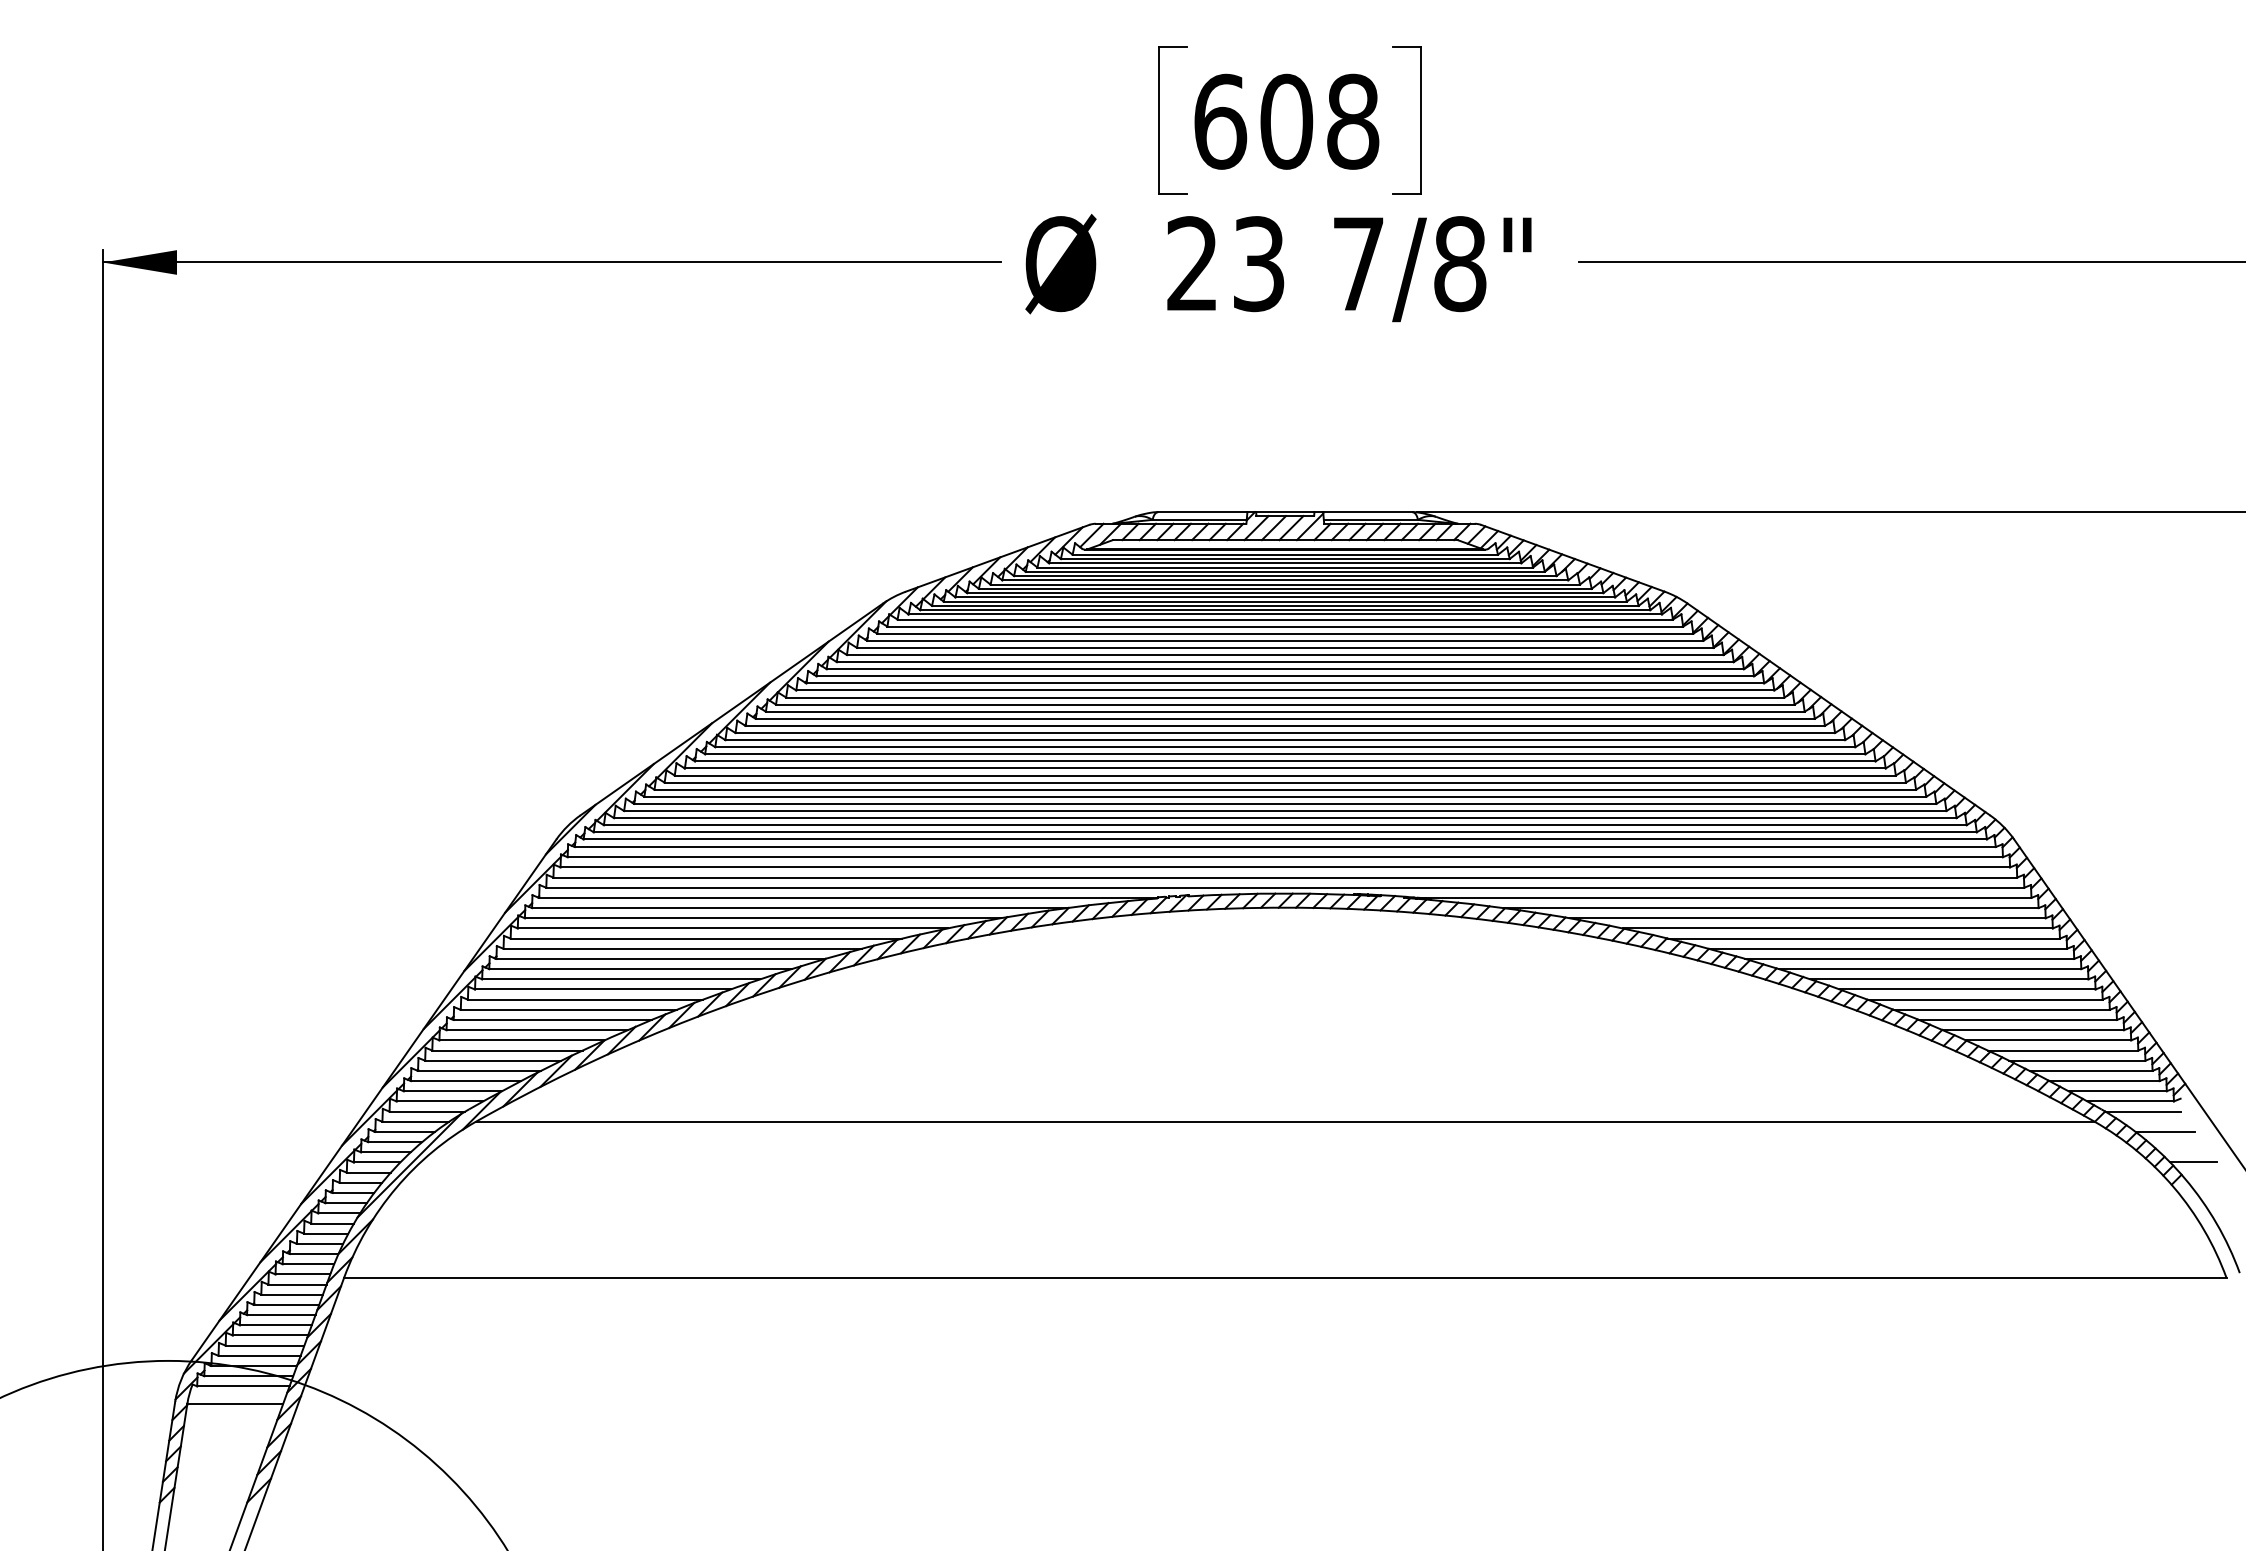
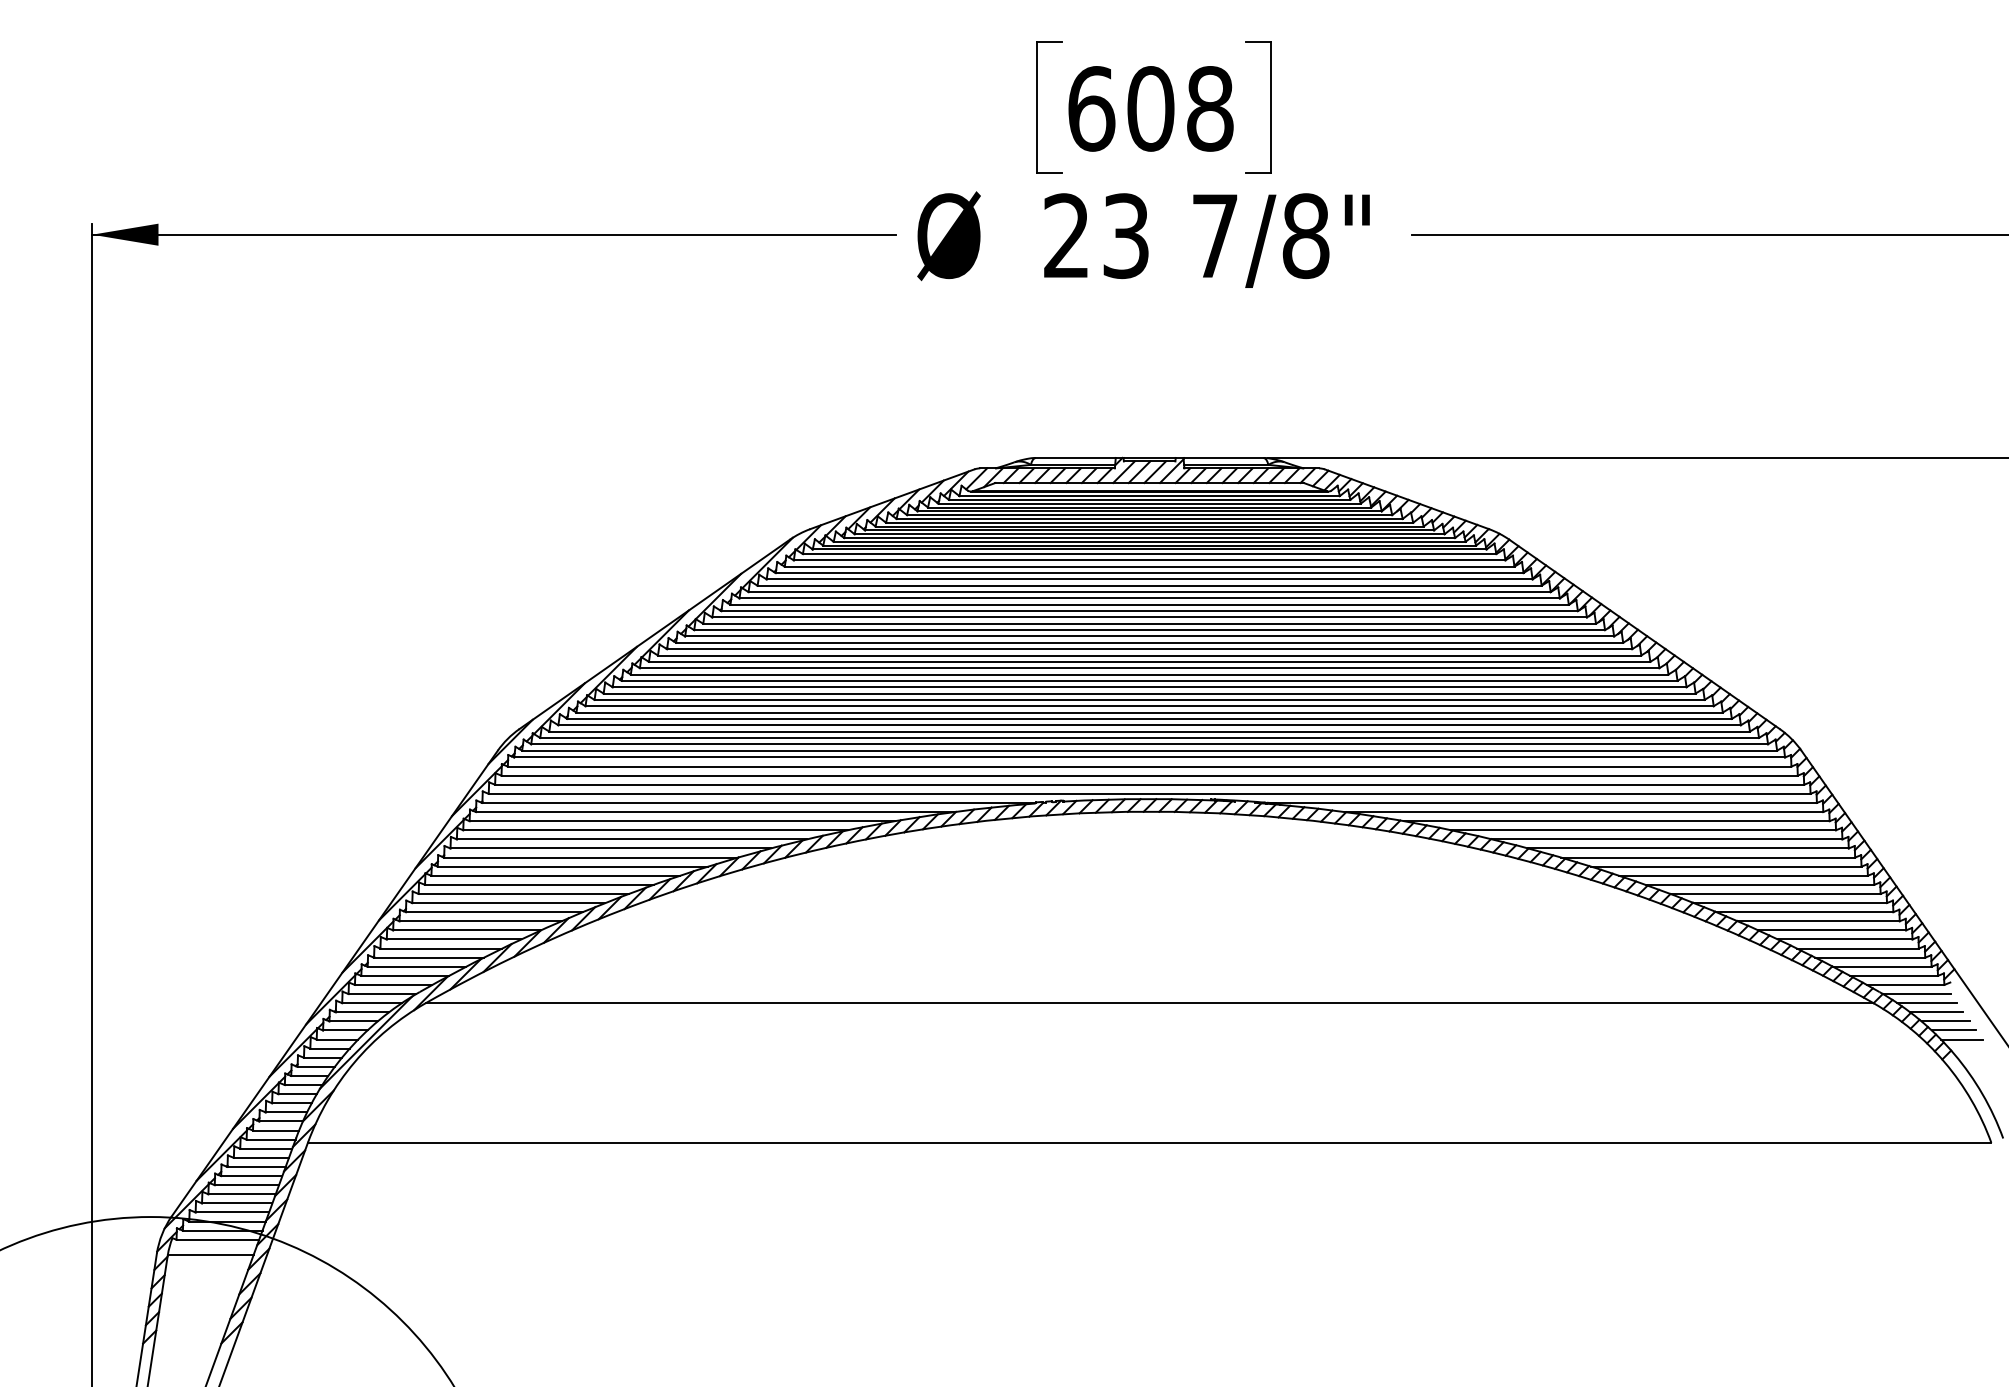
line: (2155, 1122) -> (1927, 1003), added
line: (2175, 1142) -> (1945, 1021), added
line: (2184, 1152) -> (1953, 1030), added

